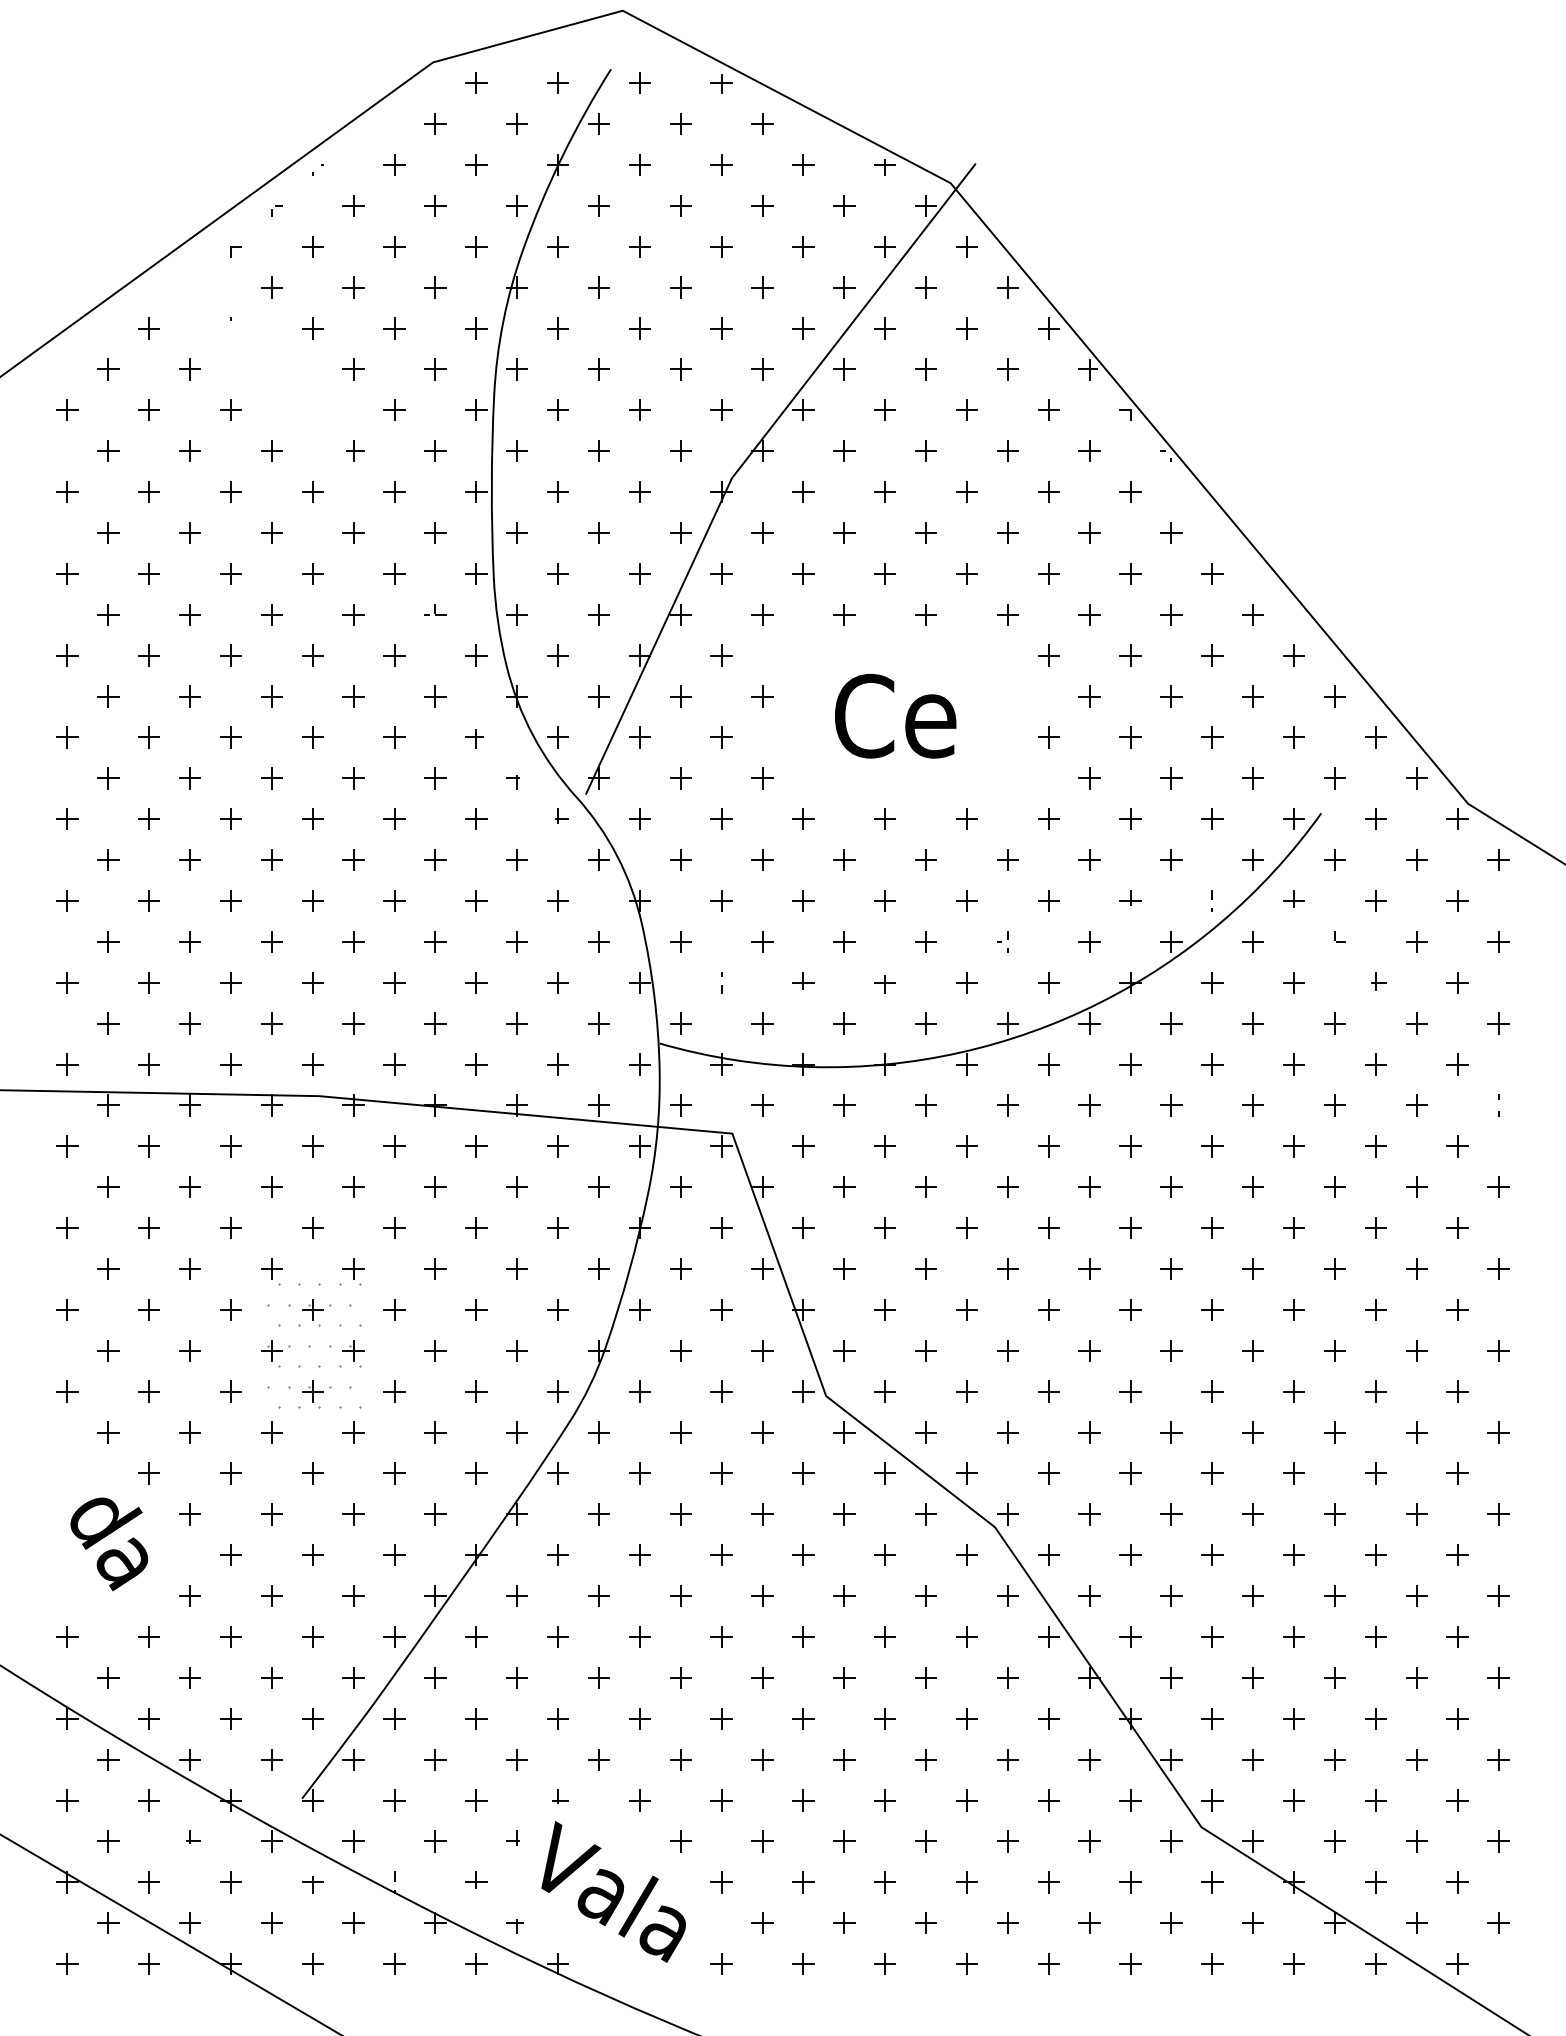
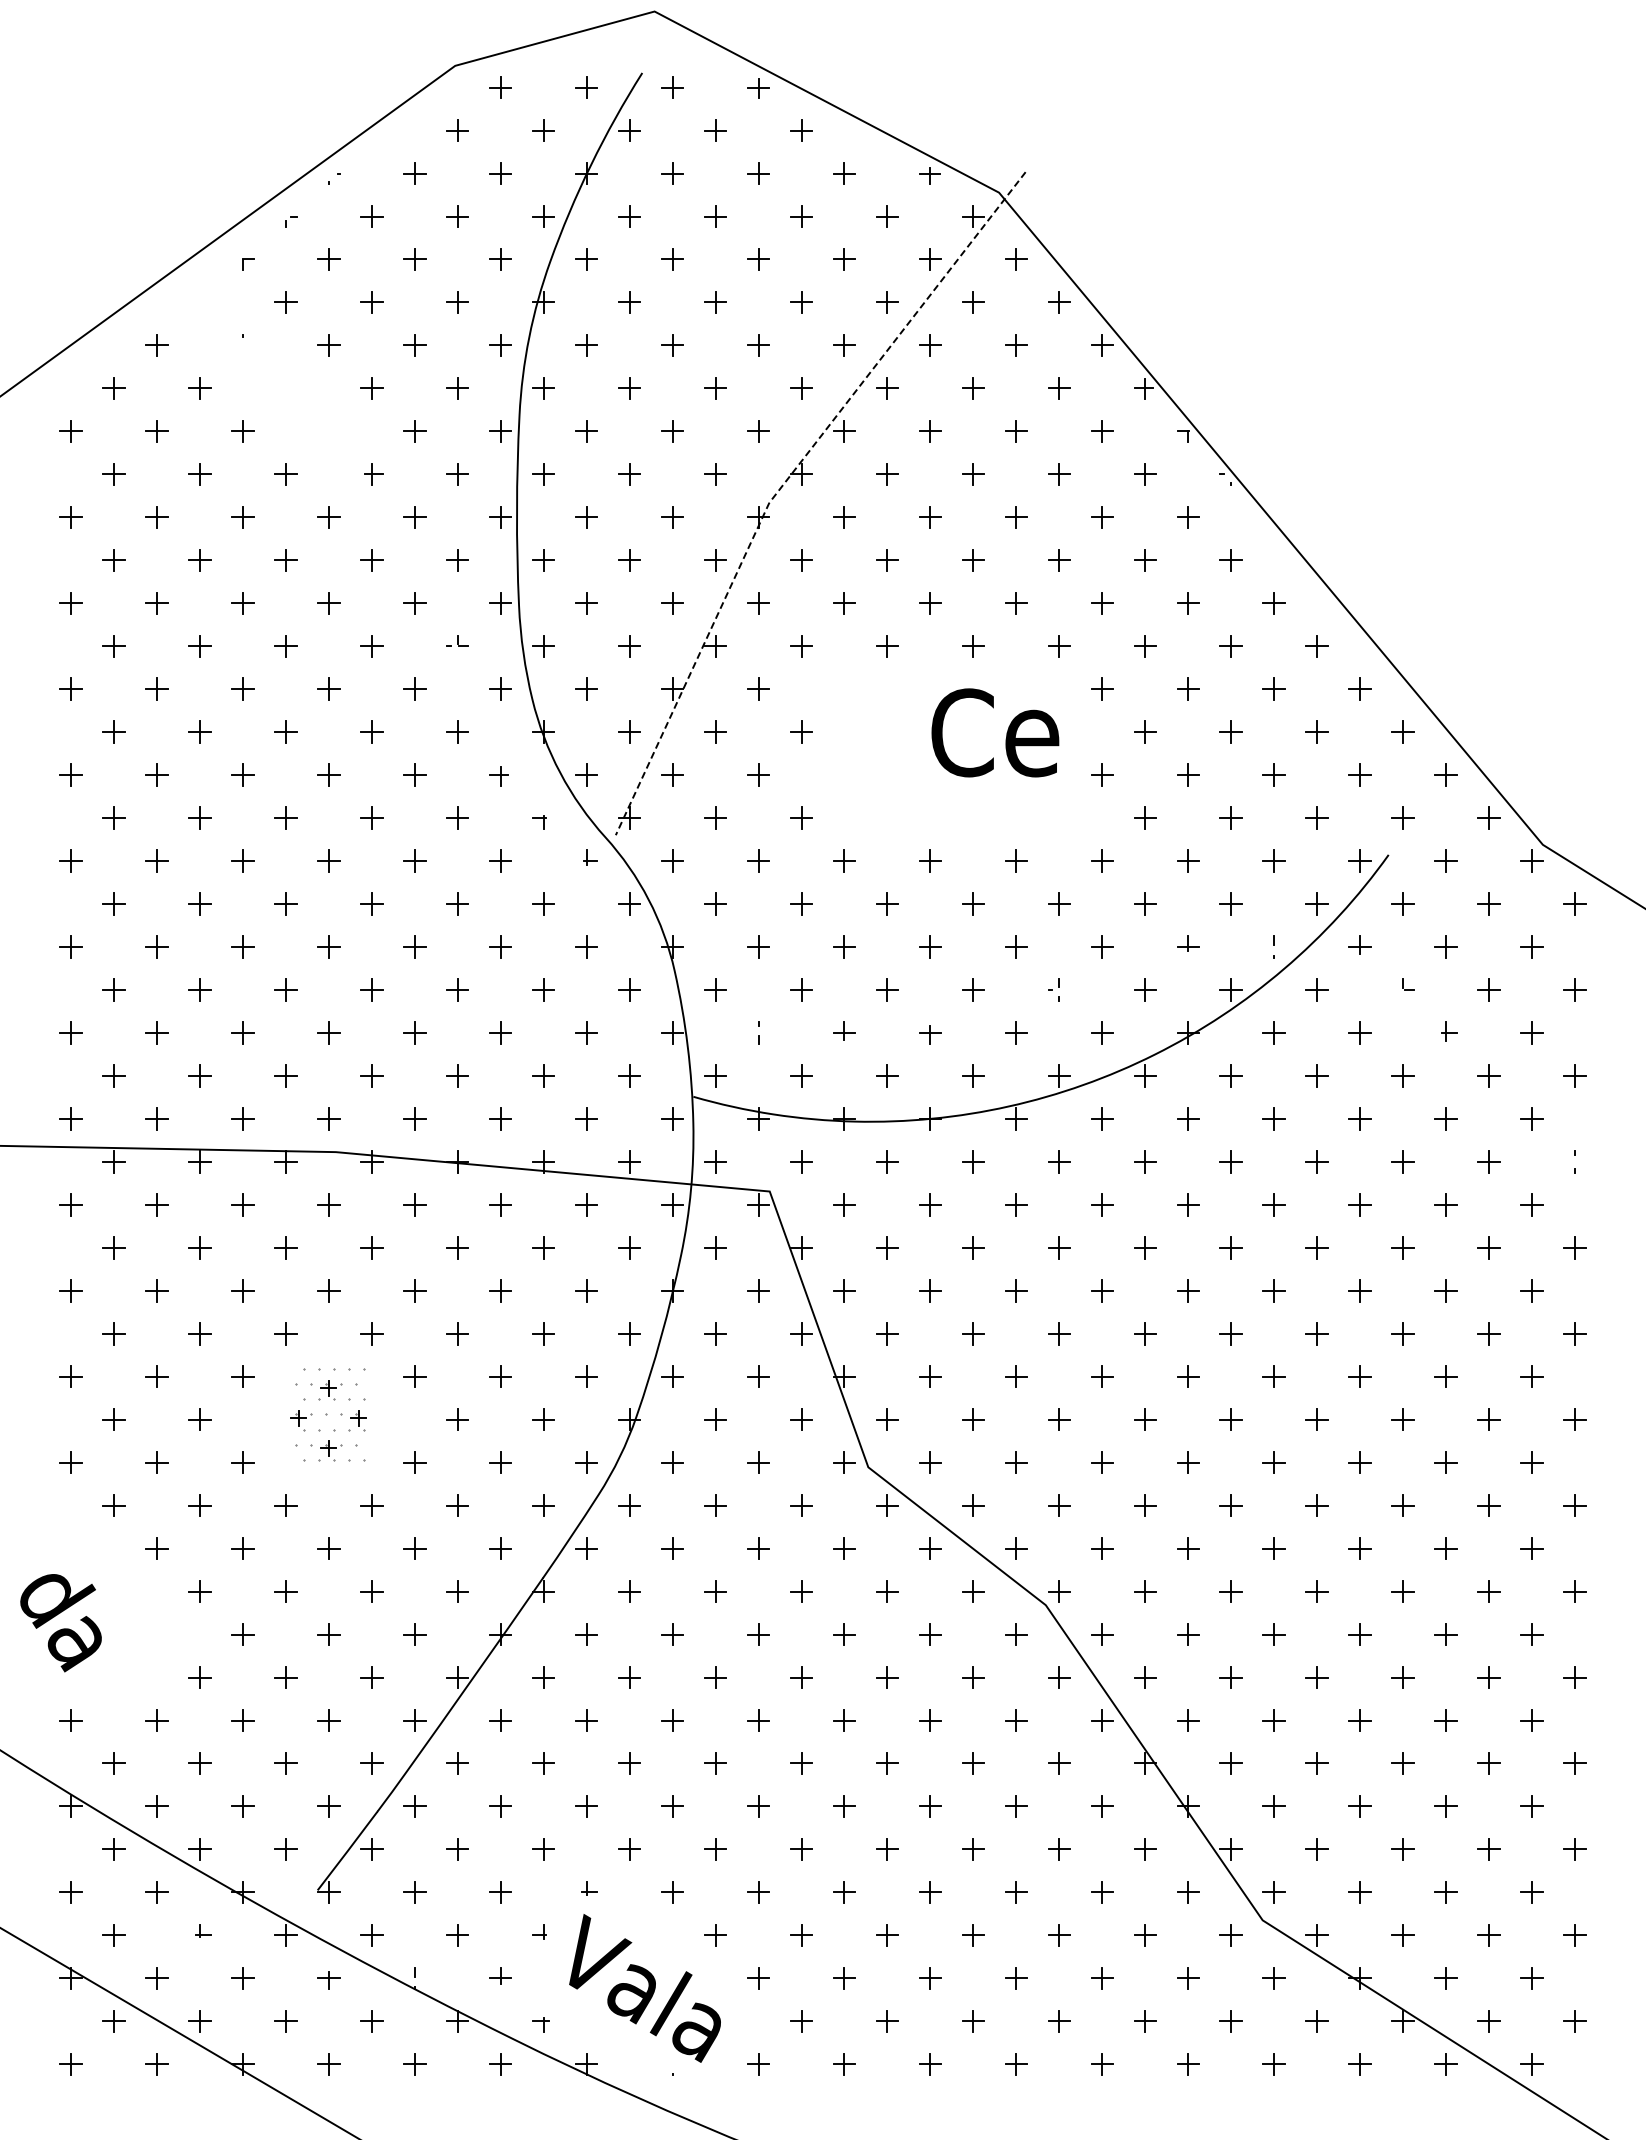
line: (746, 459) -> (784, 483), solid -> dashed
text: (895, 715) -> (995, 732), moved
part: (312, 1345) -> (328, 1414), size x0.7
text: (108, 1544) -> (60, 1623), moved

